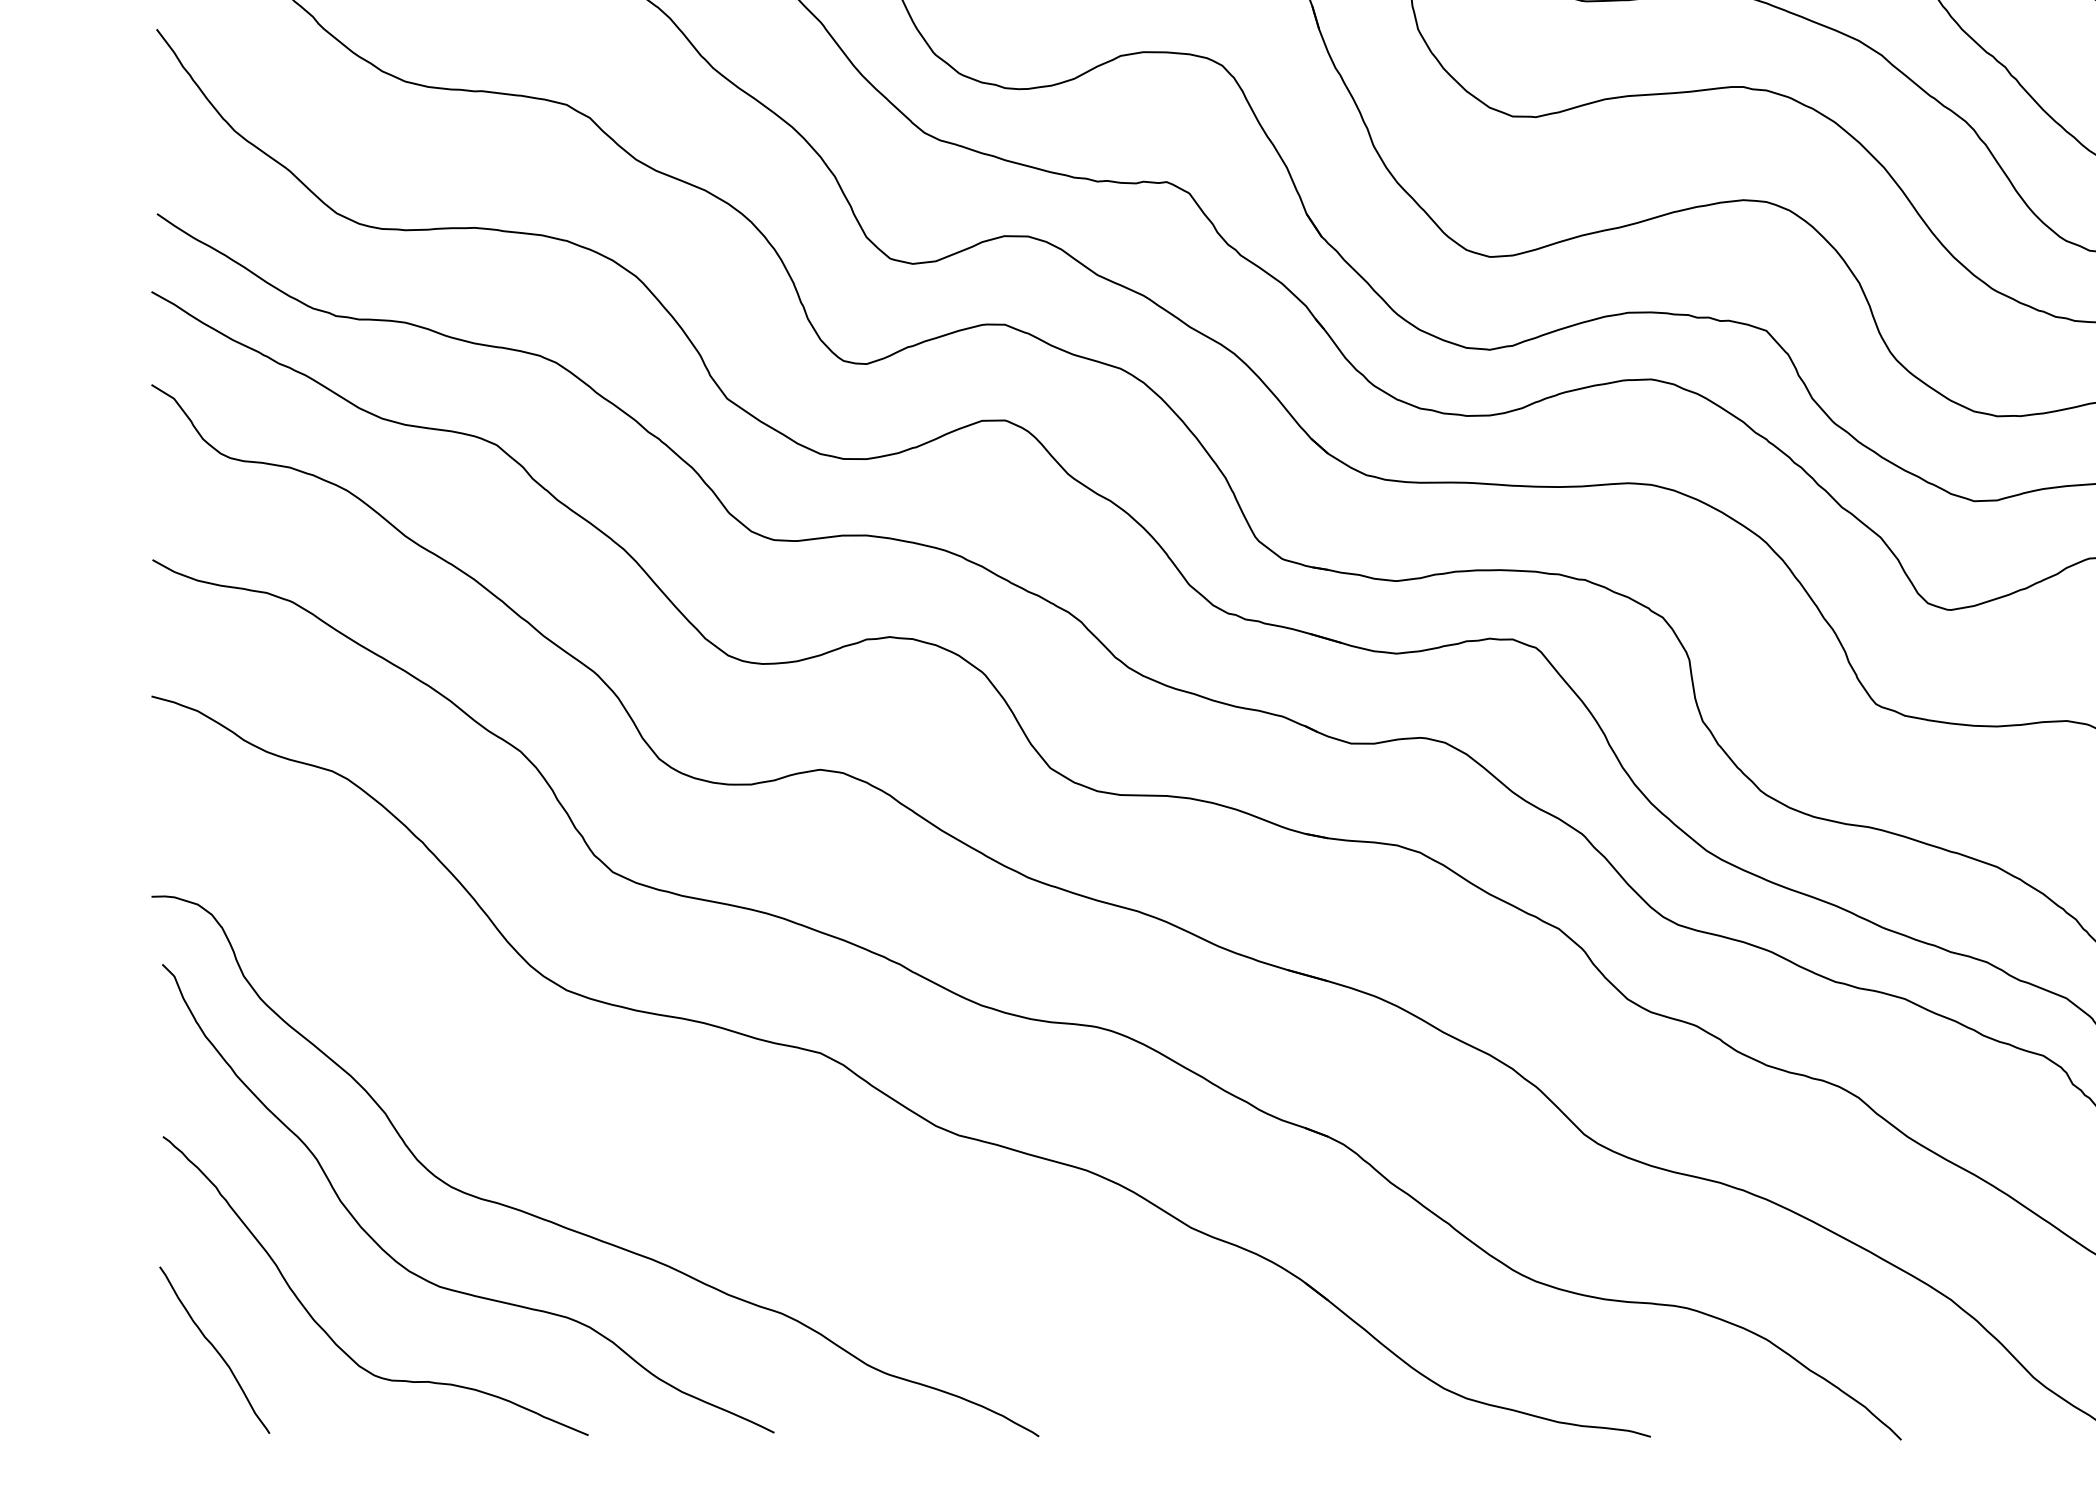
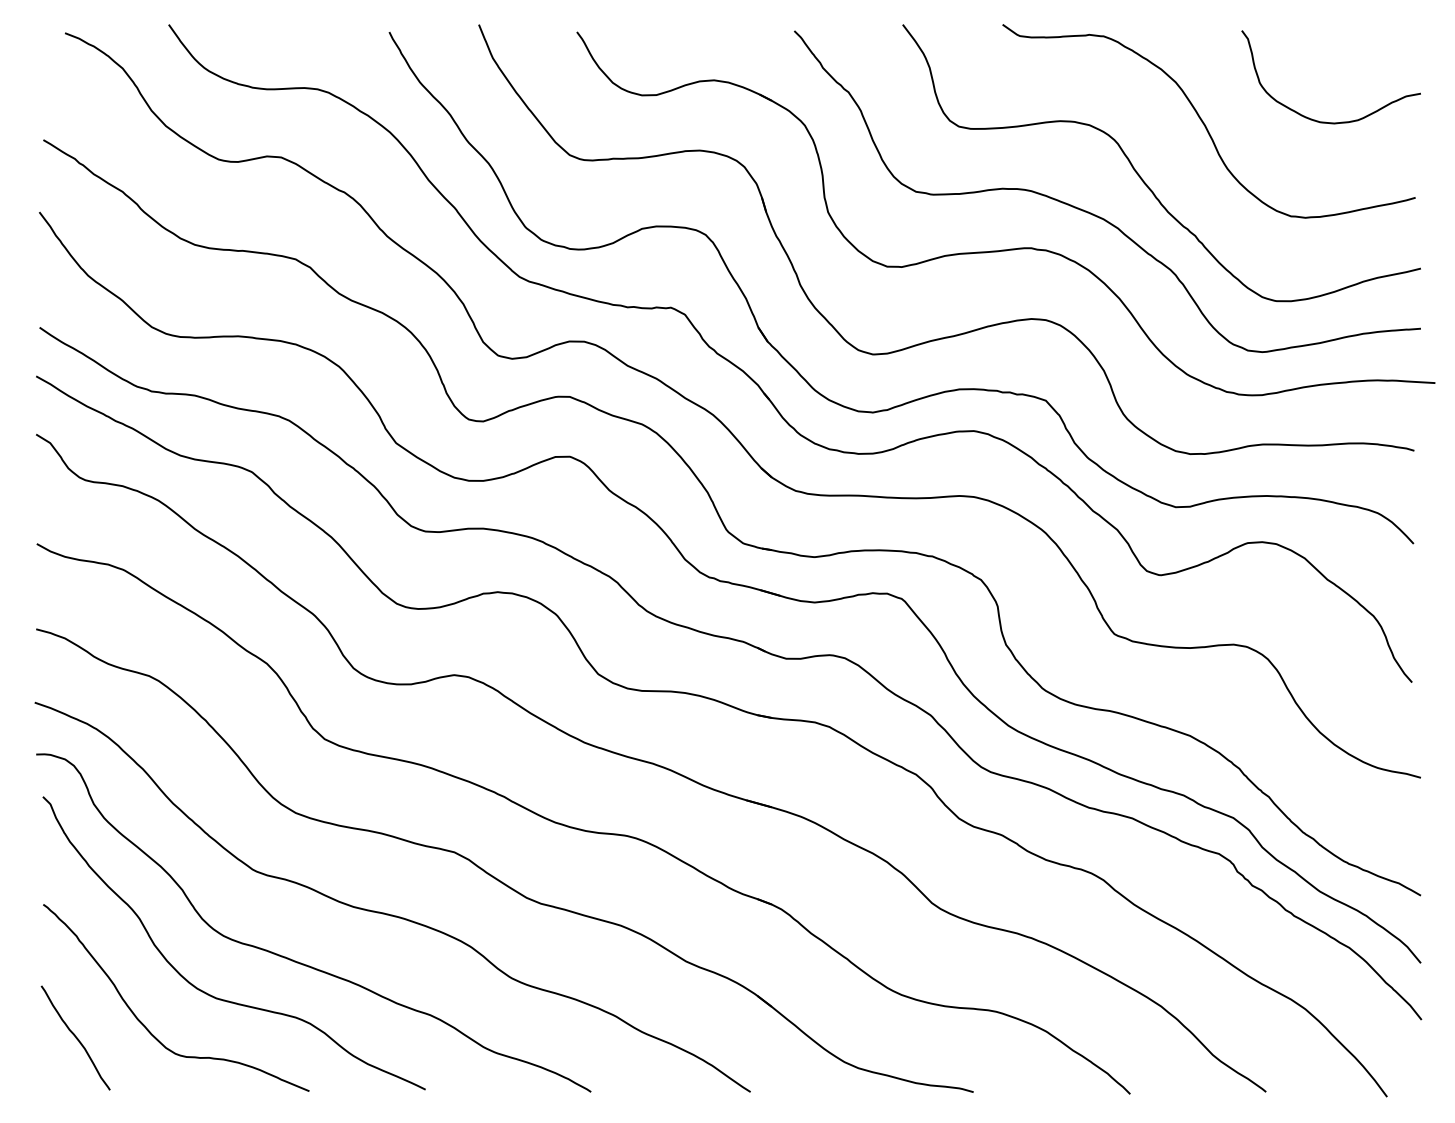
curve: (715, 1151) -> (388, 913), added

